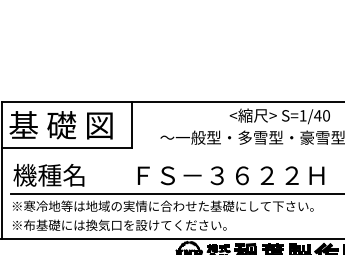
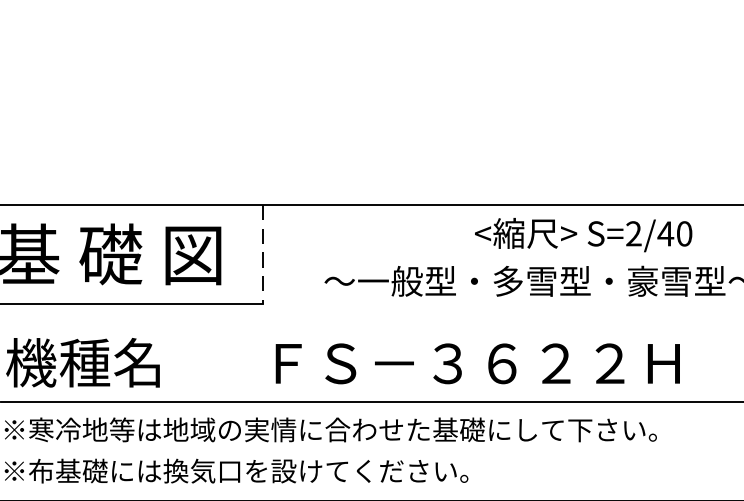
text: (302, 115) -> (632, 233), S=1/40 -> S=2/40
line: (132, 125) -> (264, 254), solid -> dashed

